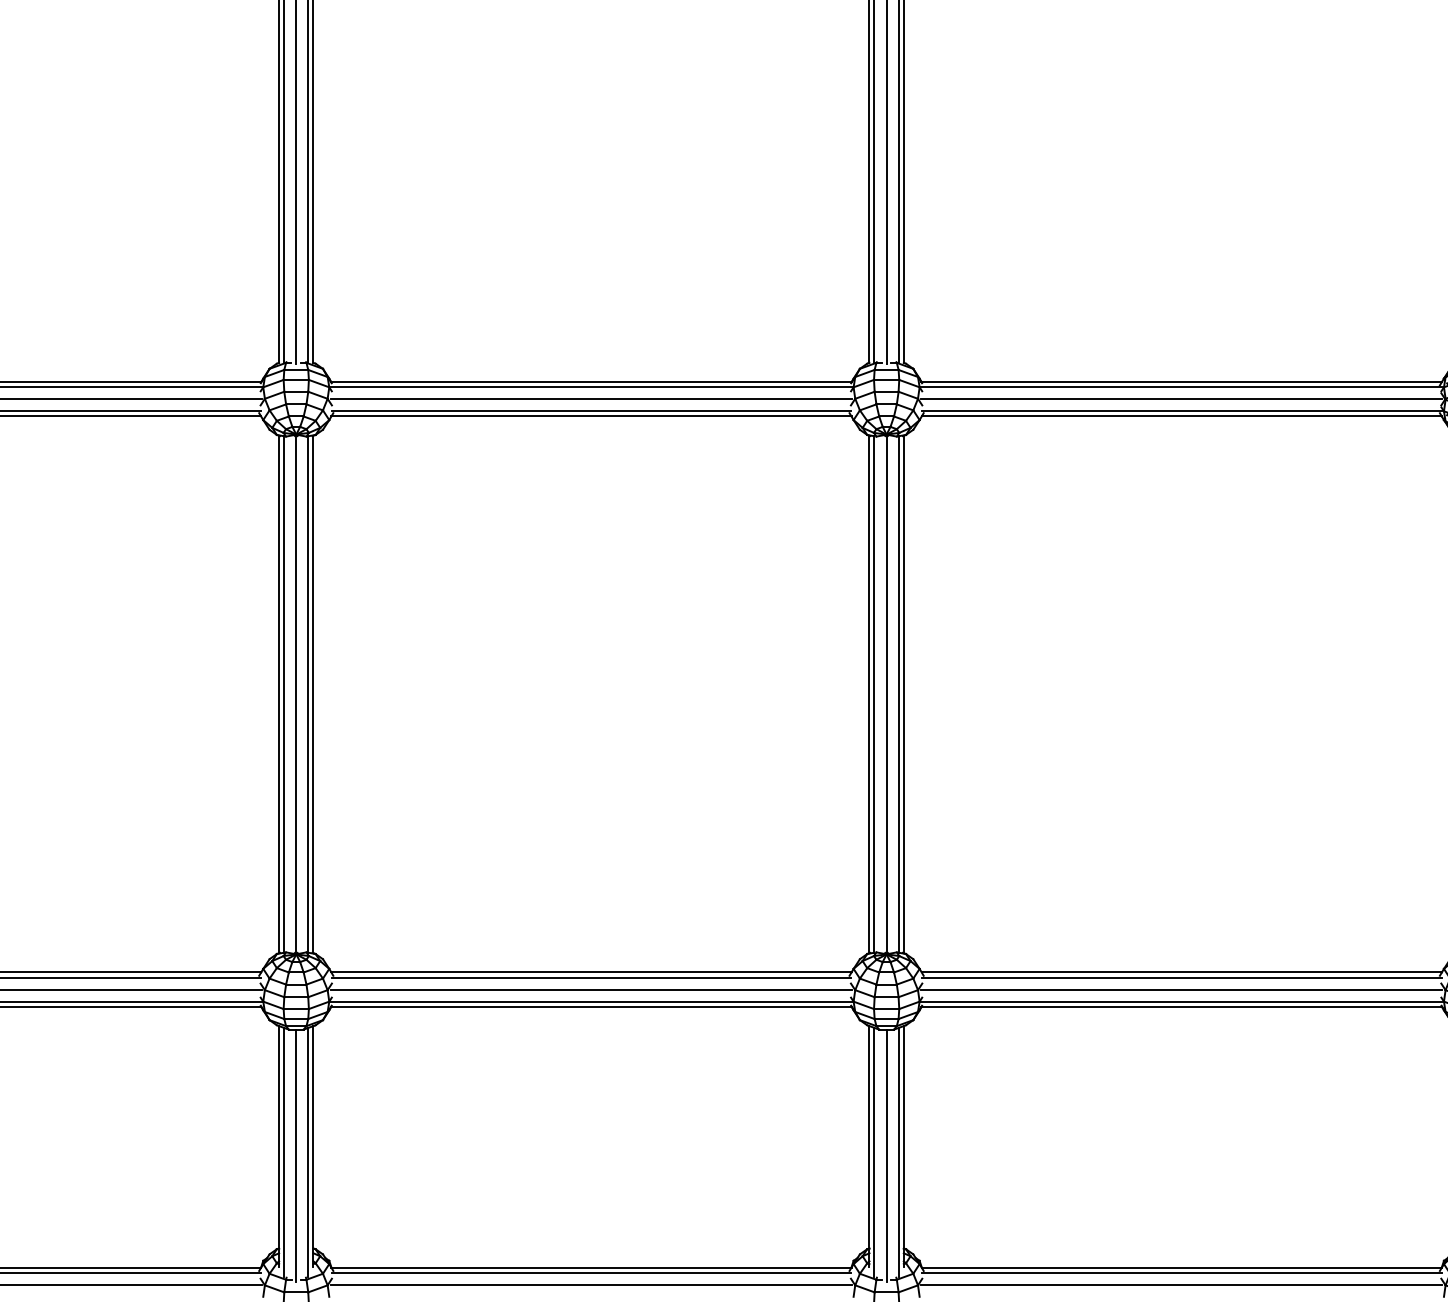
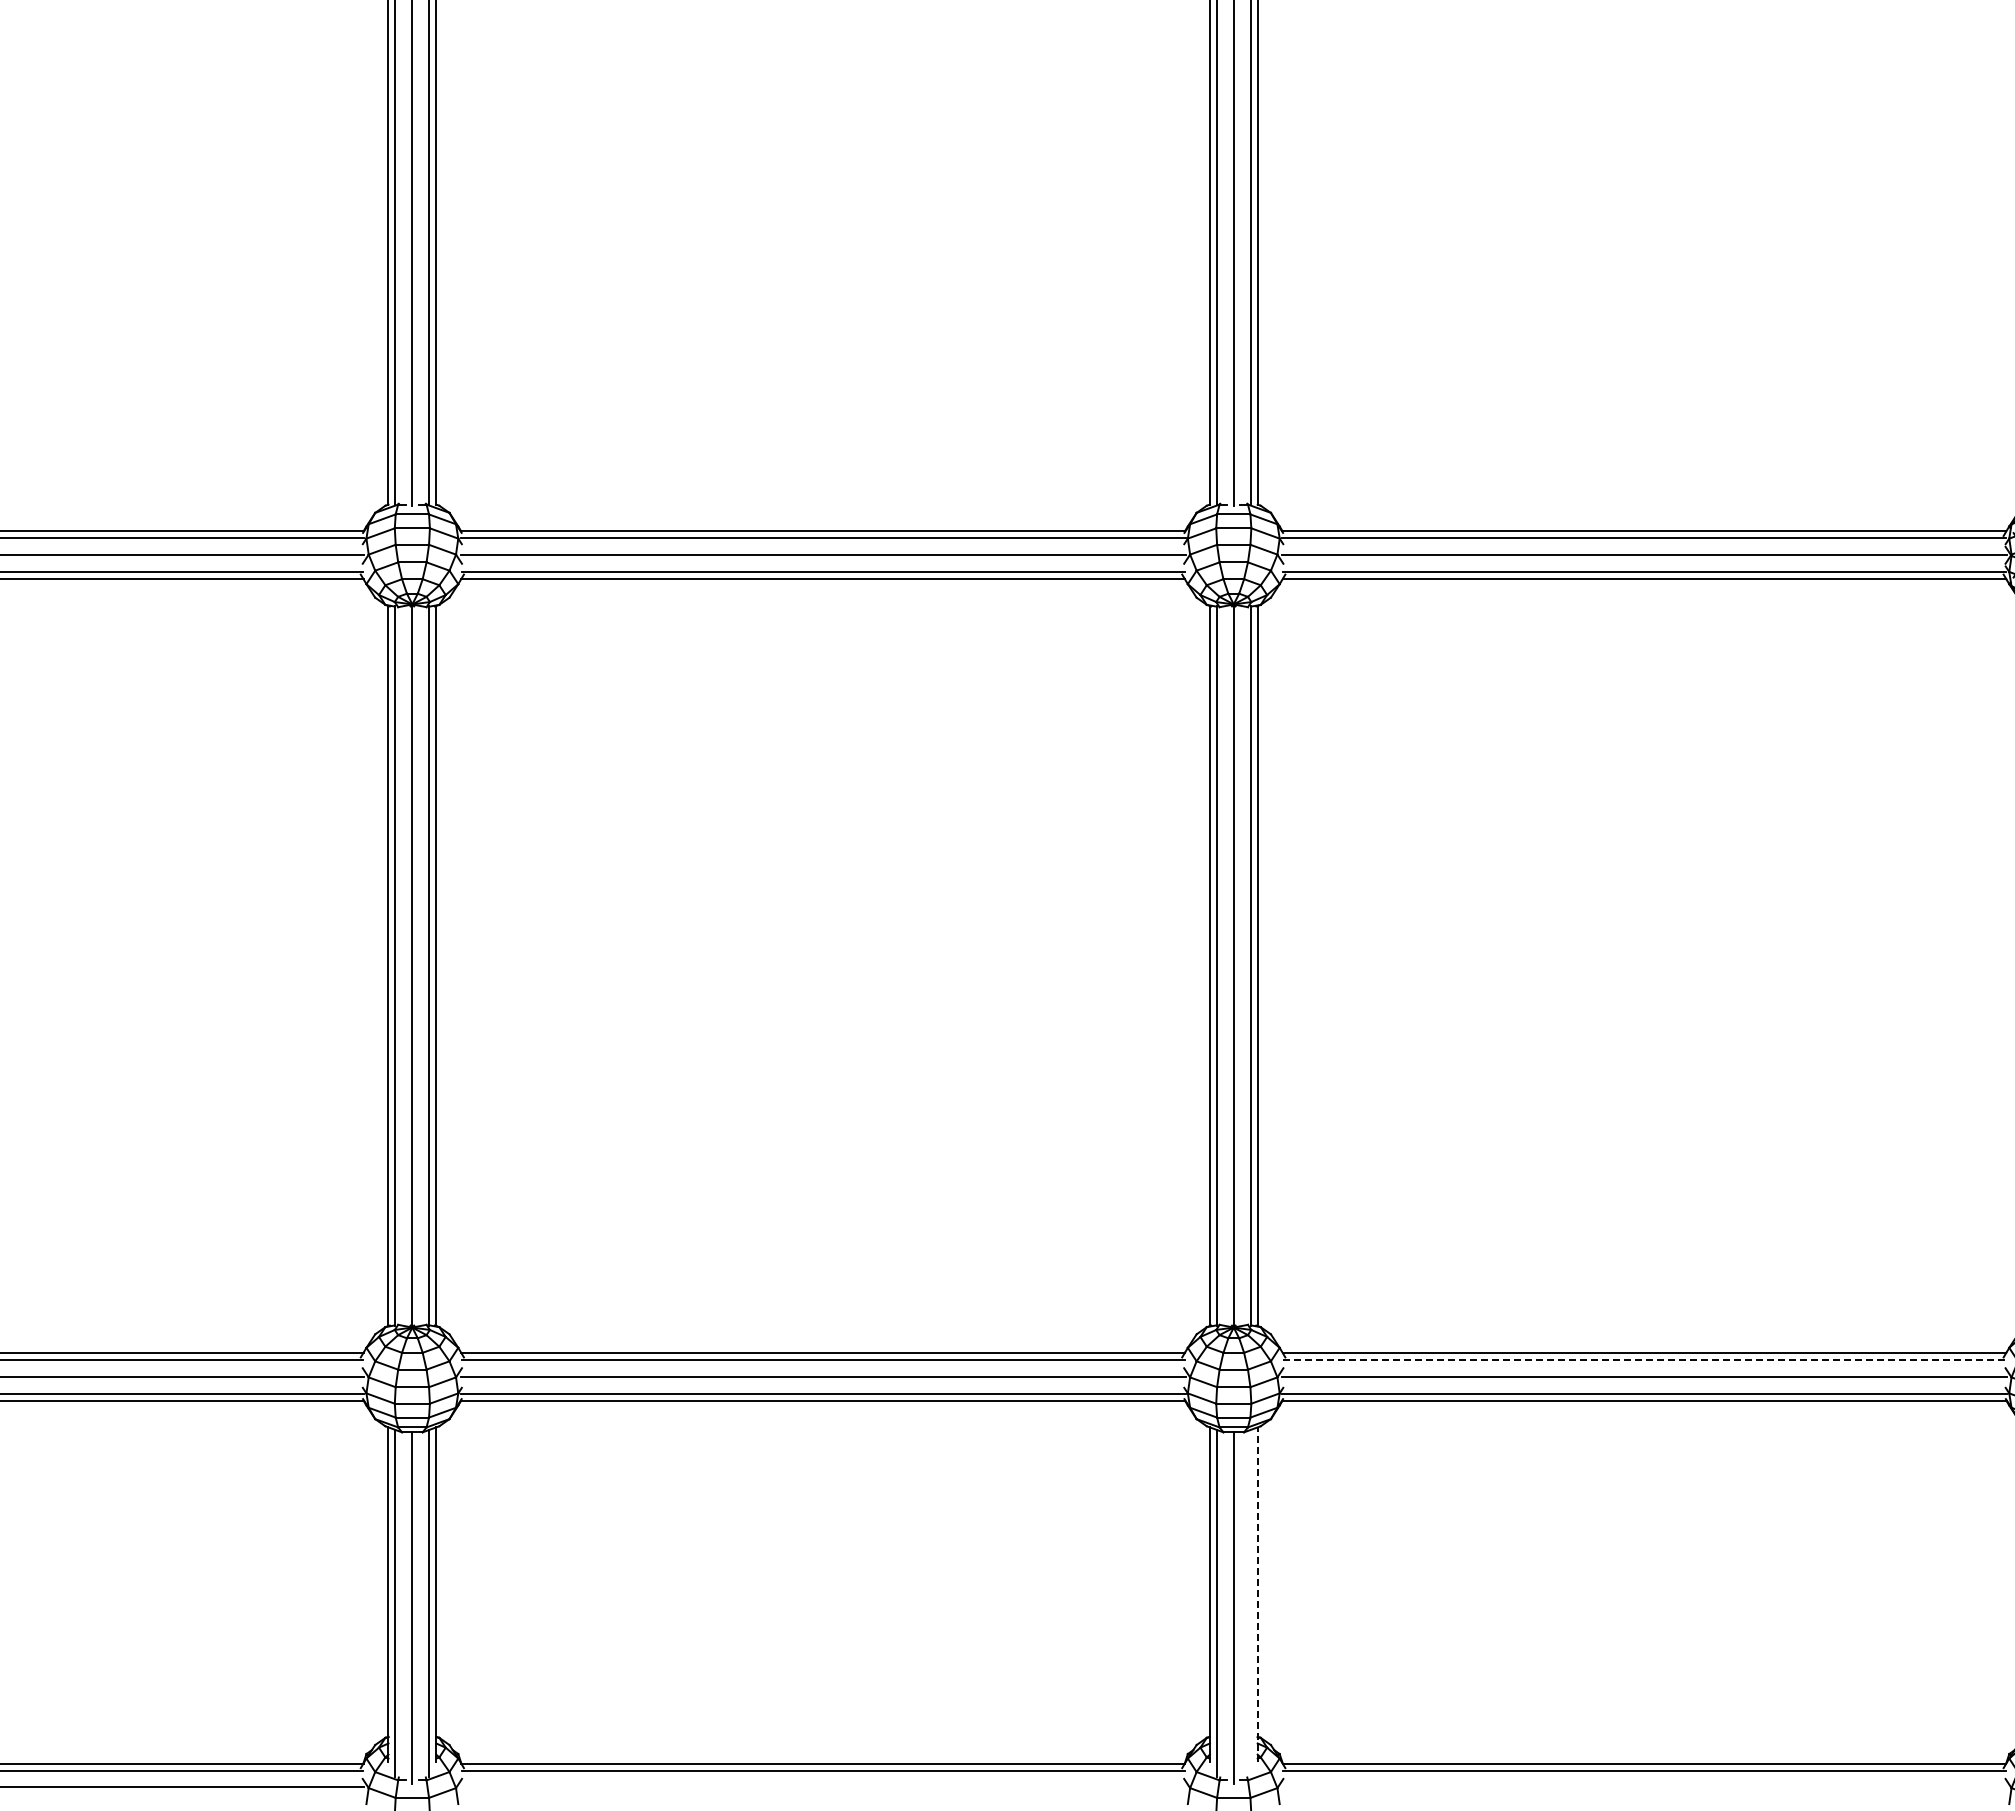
line: (1181, 977) -> (1644, 1359), solid -> dashed
line: (903, 1146) -> (1257, 1594), solid -> dashed
line: (898, 1151) -> (1250, 1602), removed
line: (591, 1284) -> (822, 1787), removed
line: (1181, 1284) -> (1644, 1787), removed

